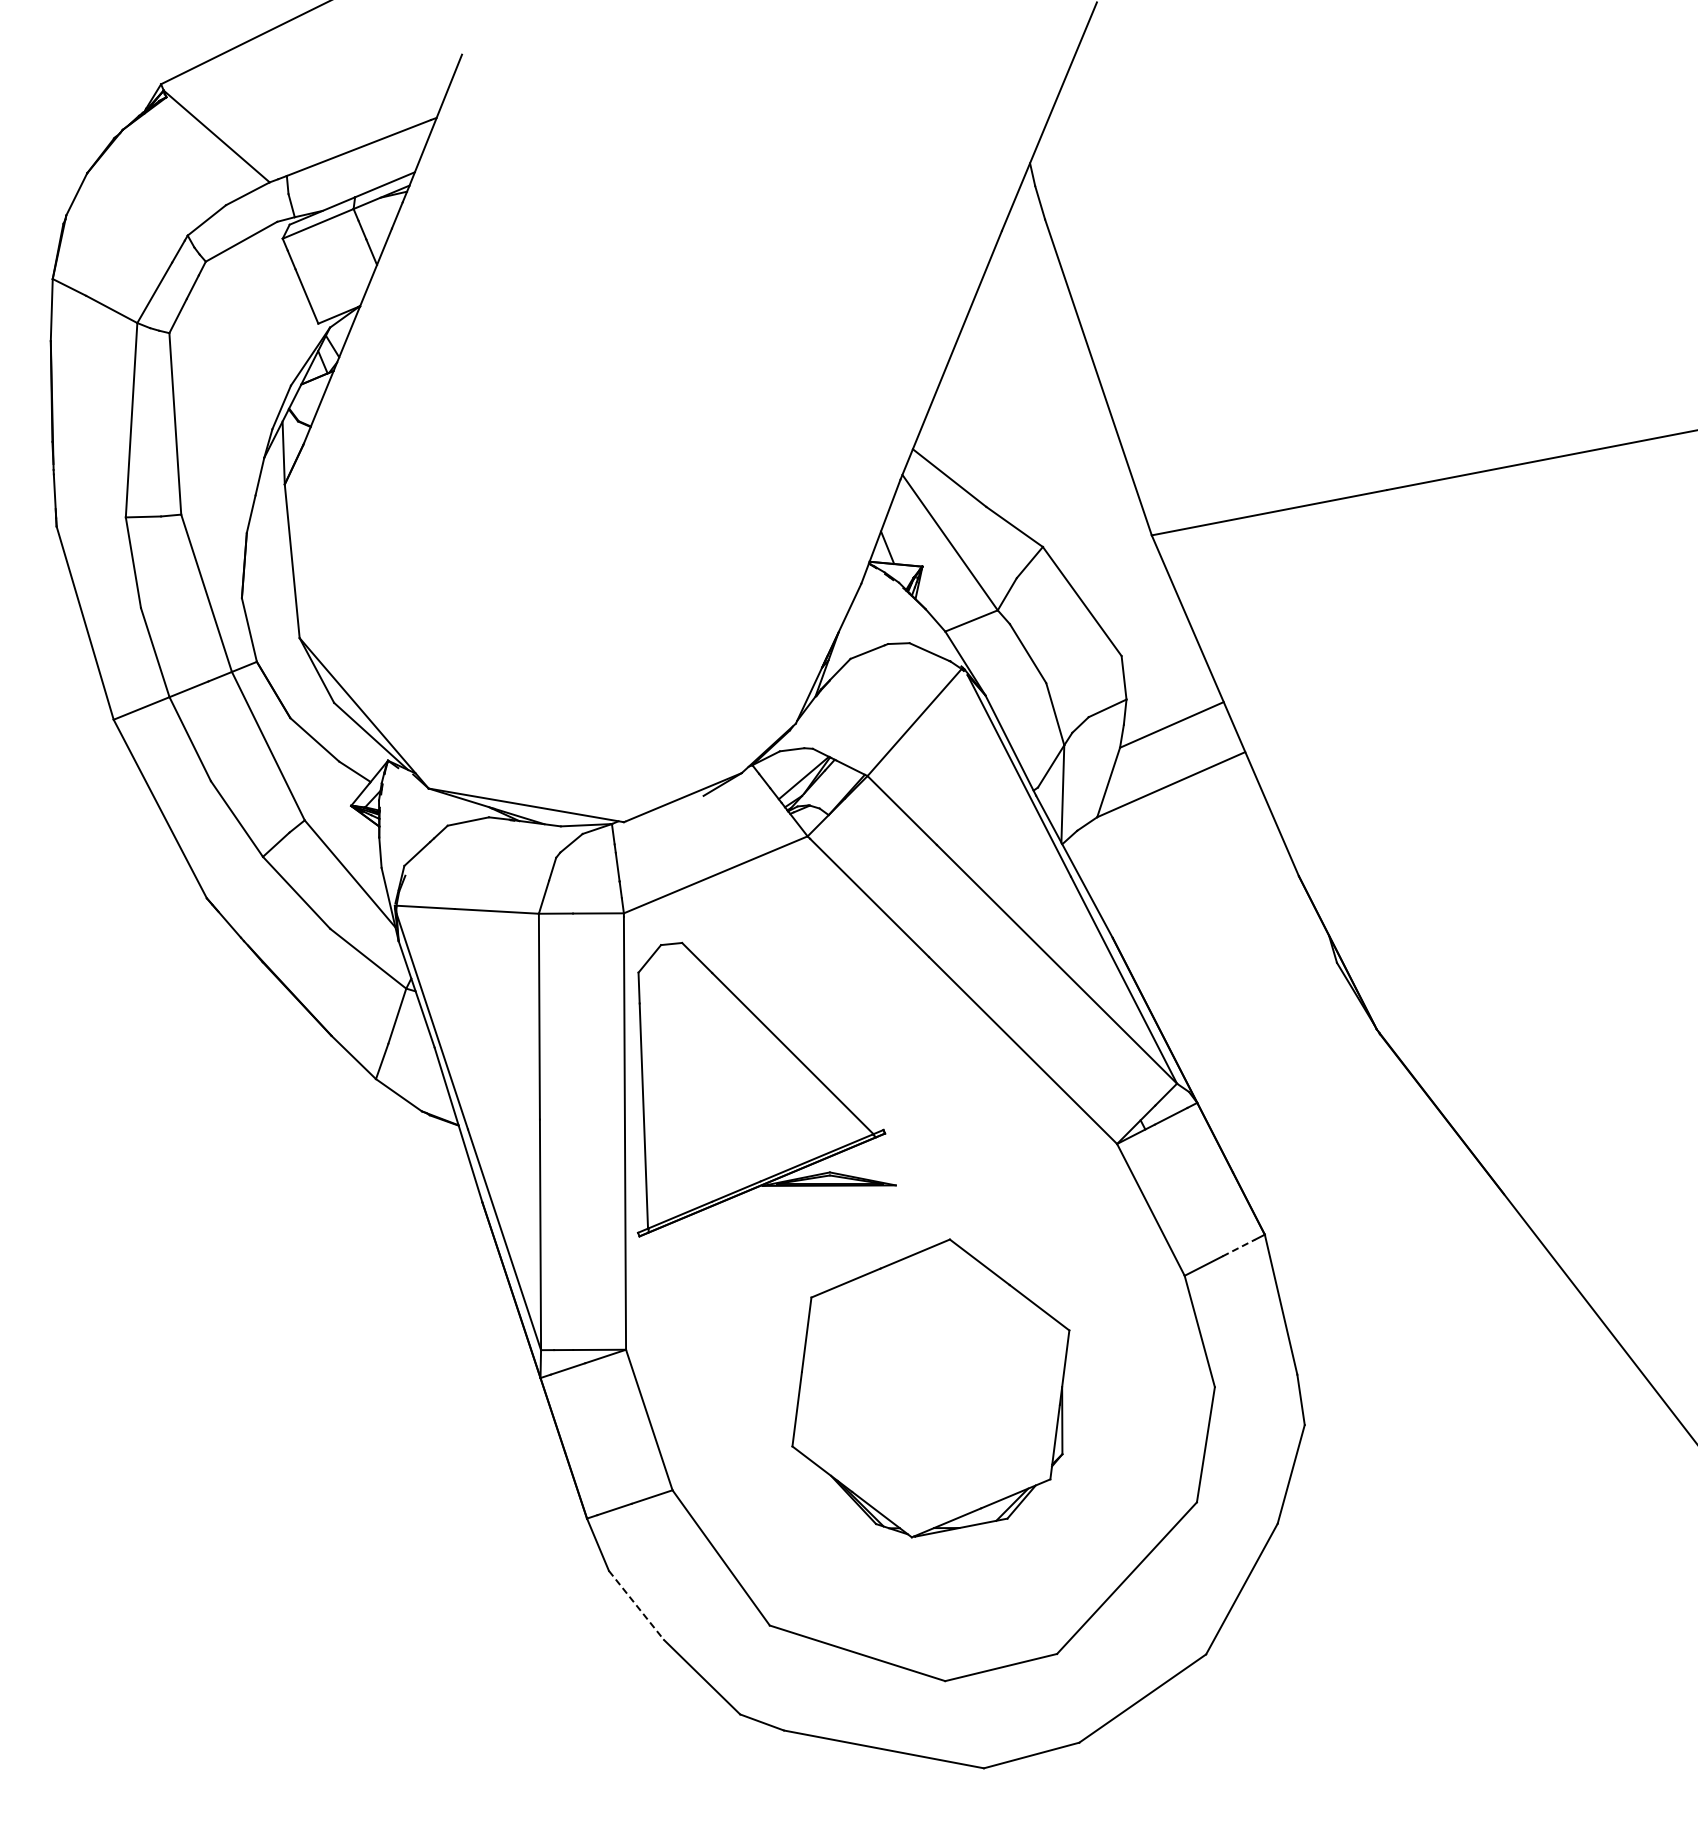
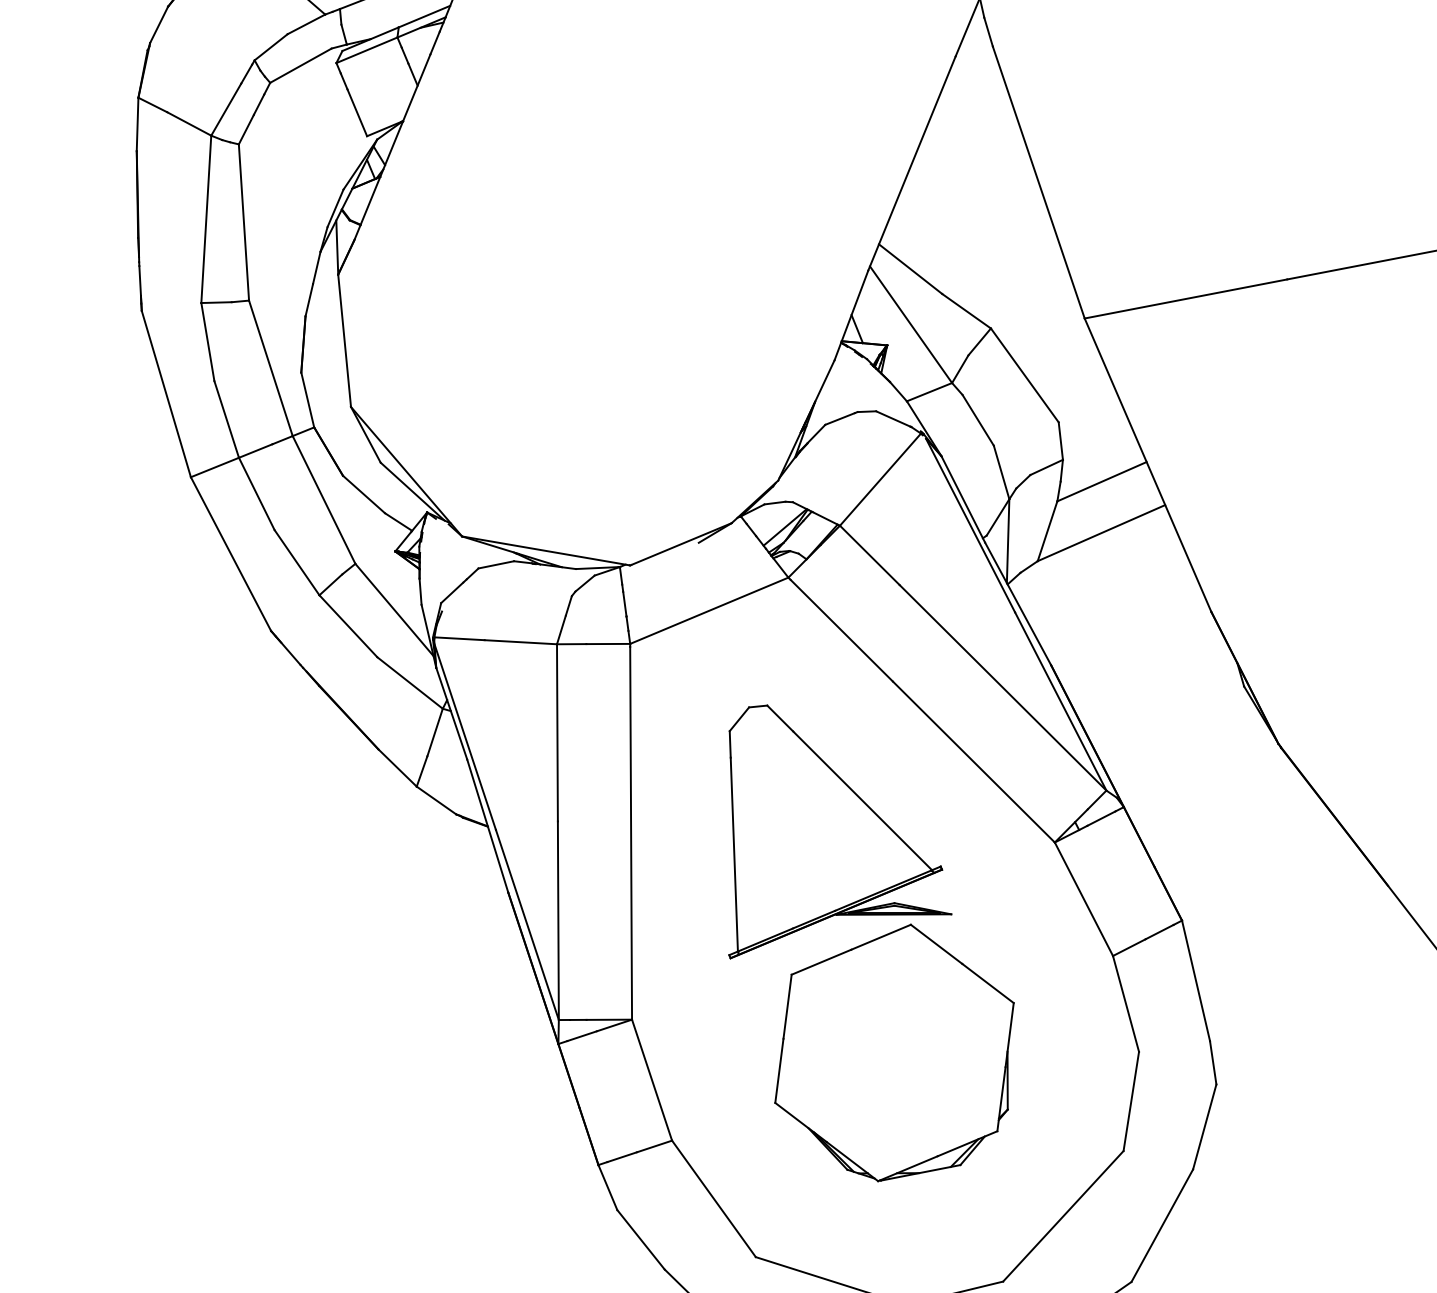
part: (766, 1089) -> (839, 831), moved
line: (1239, 1247) -> (1160, 931), dashed -> solid
line: (636, 1605) -> (641, 1239), dashed -> solid

